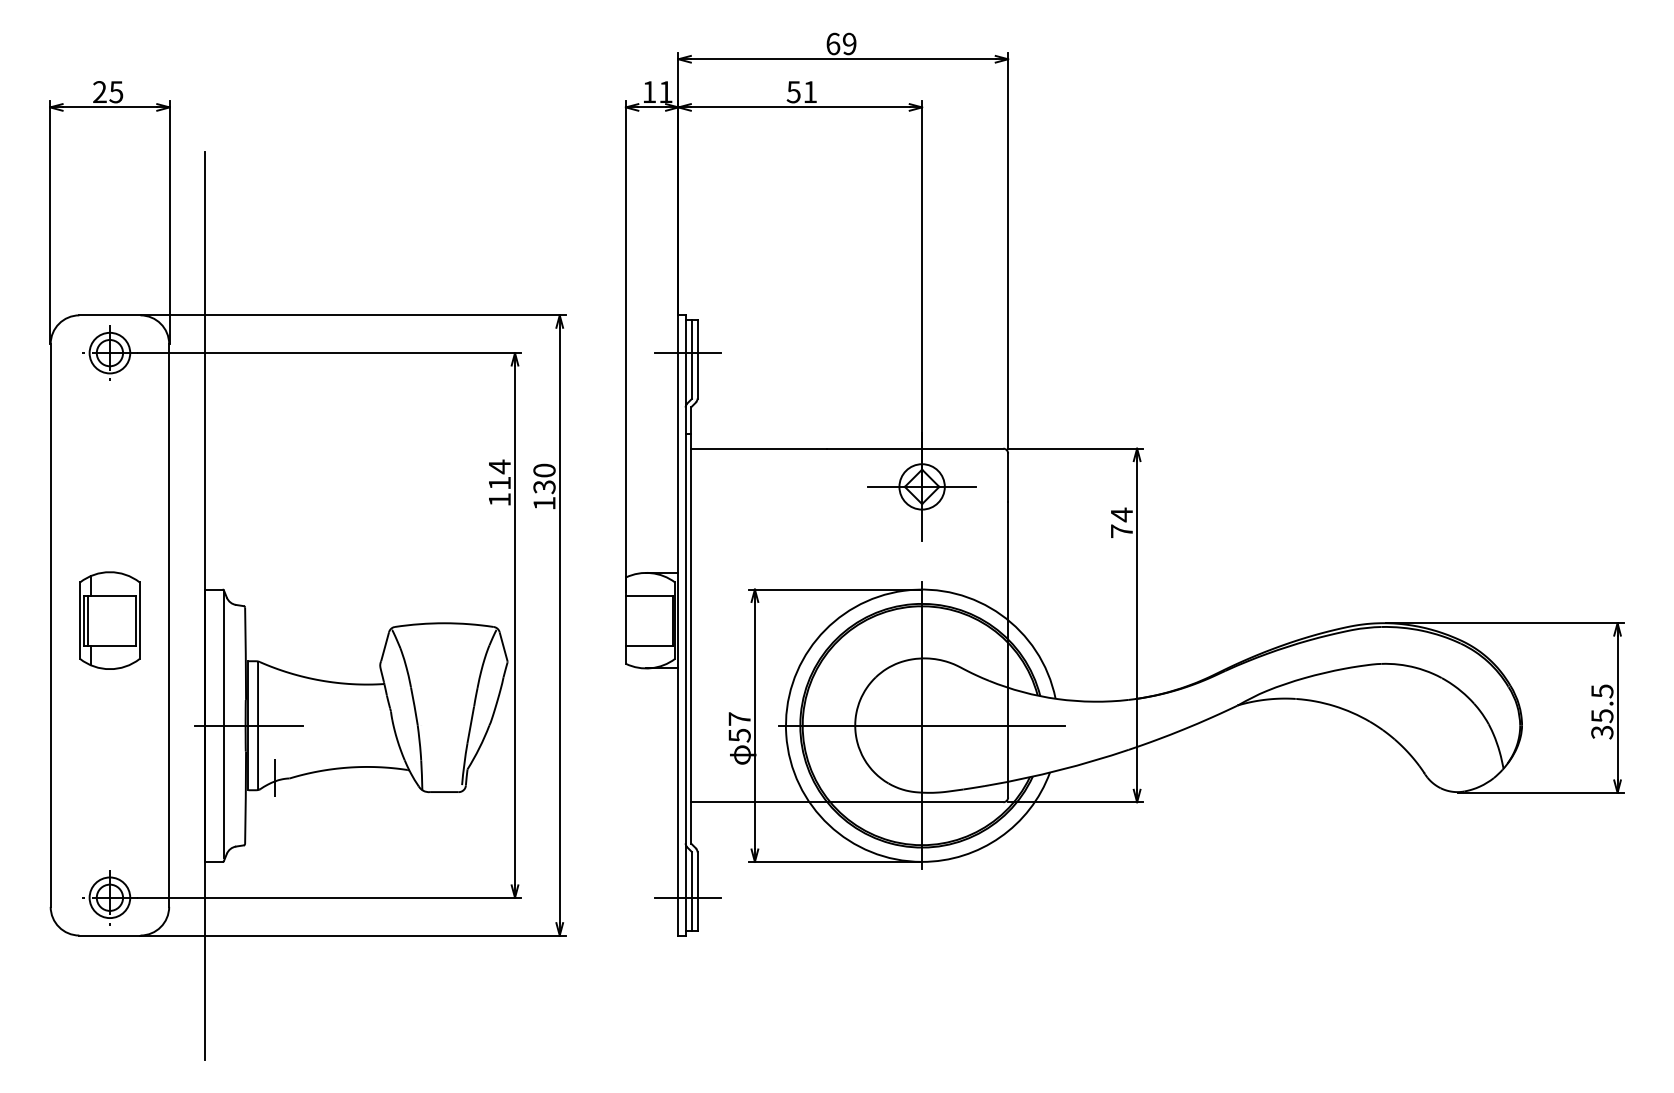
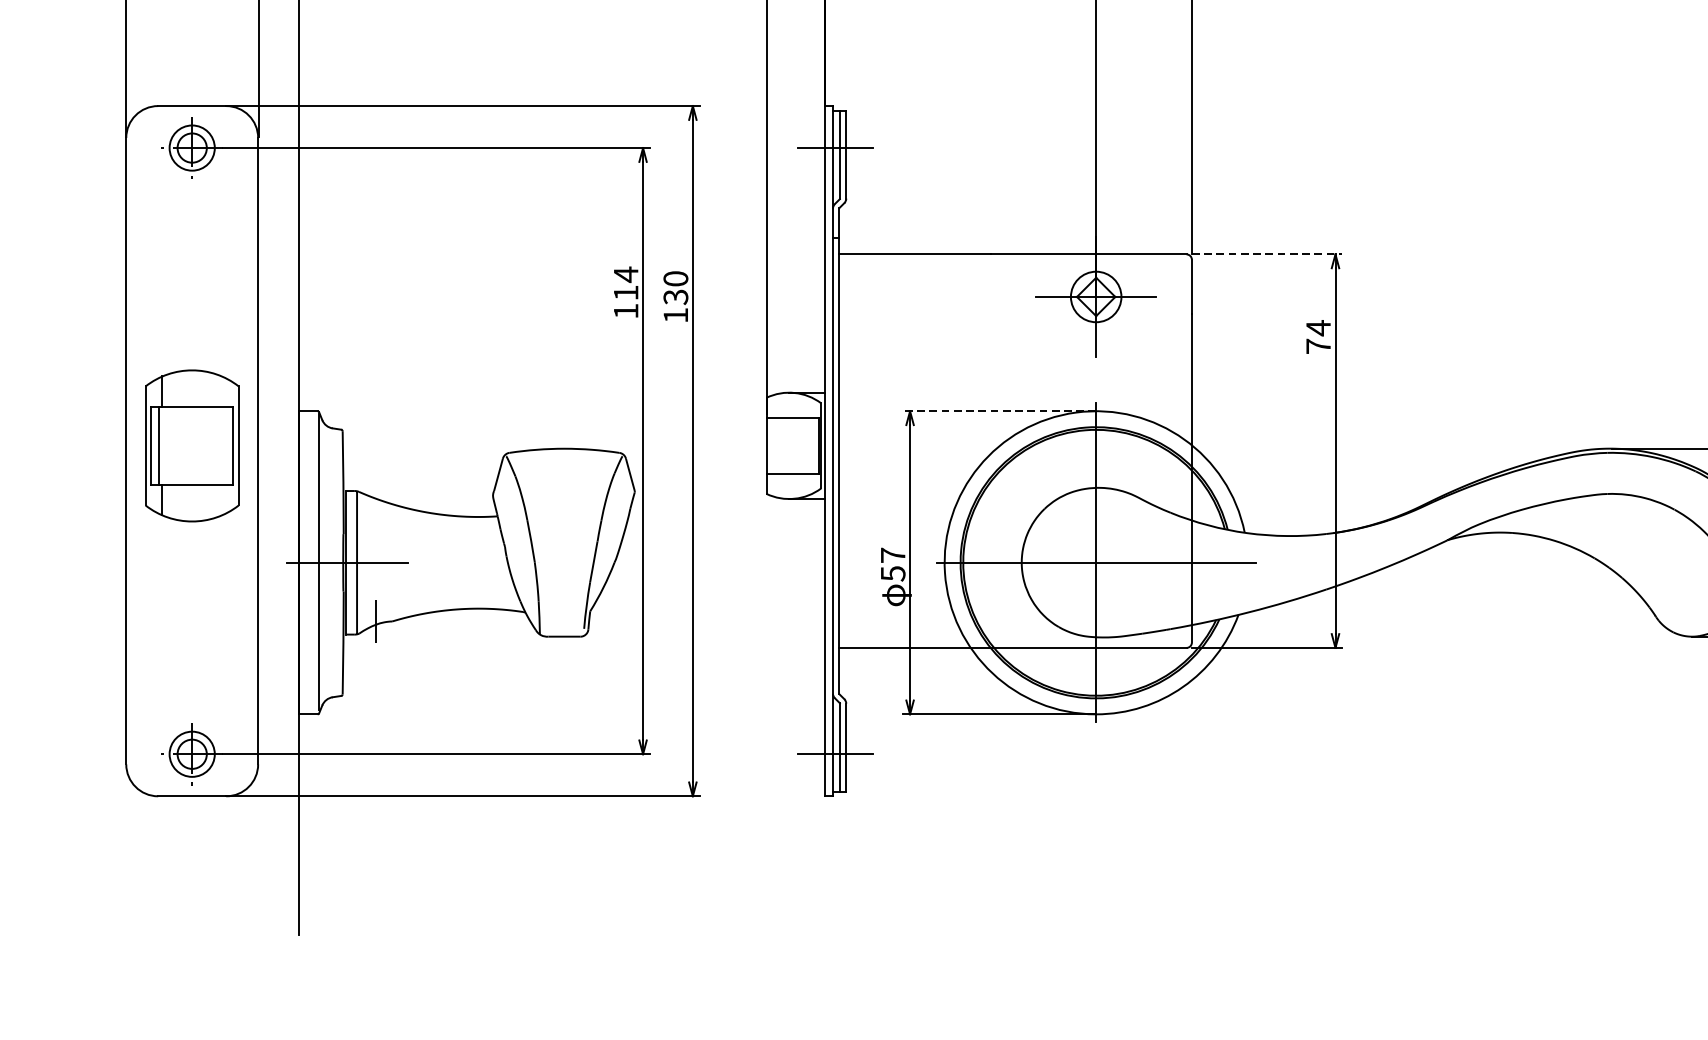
line: (1075, 448) -> (1266, 254), solid -> dashed
line: (835, 589) -> (999, 411), solid -> dashed
part: (109, 620) -> (191, 445), size x1.4

